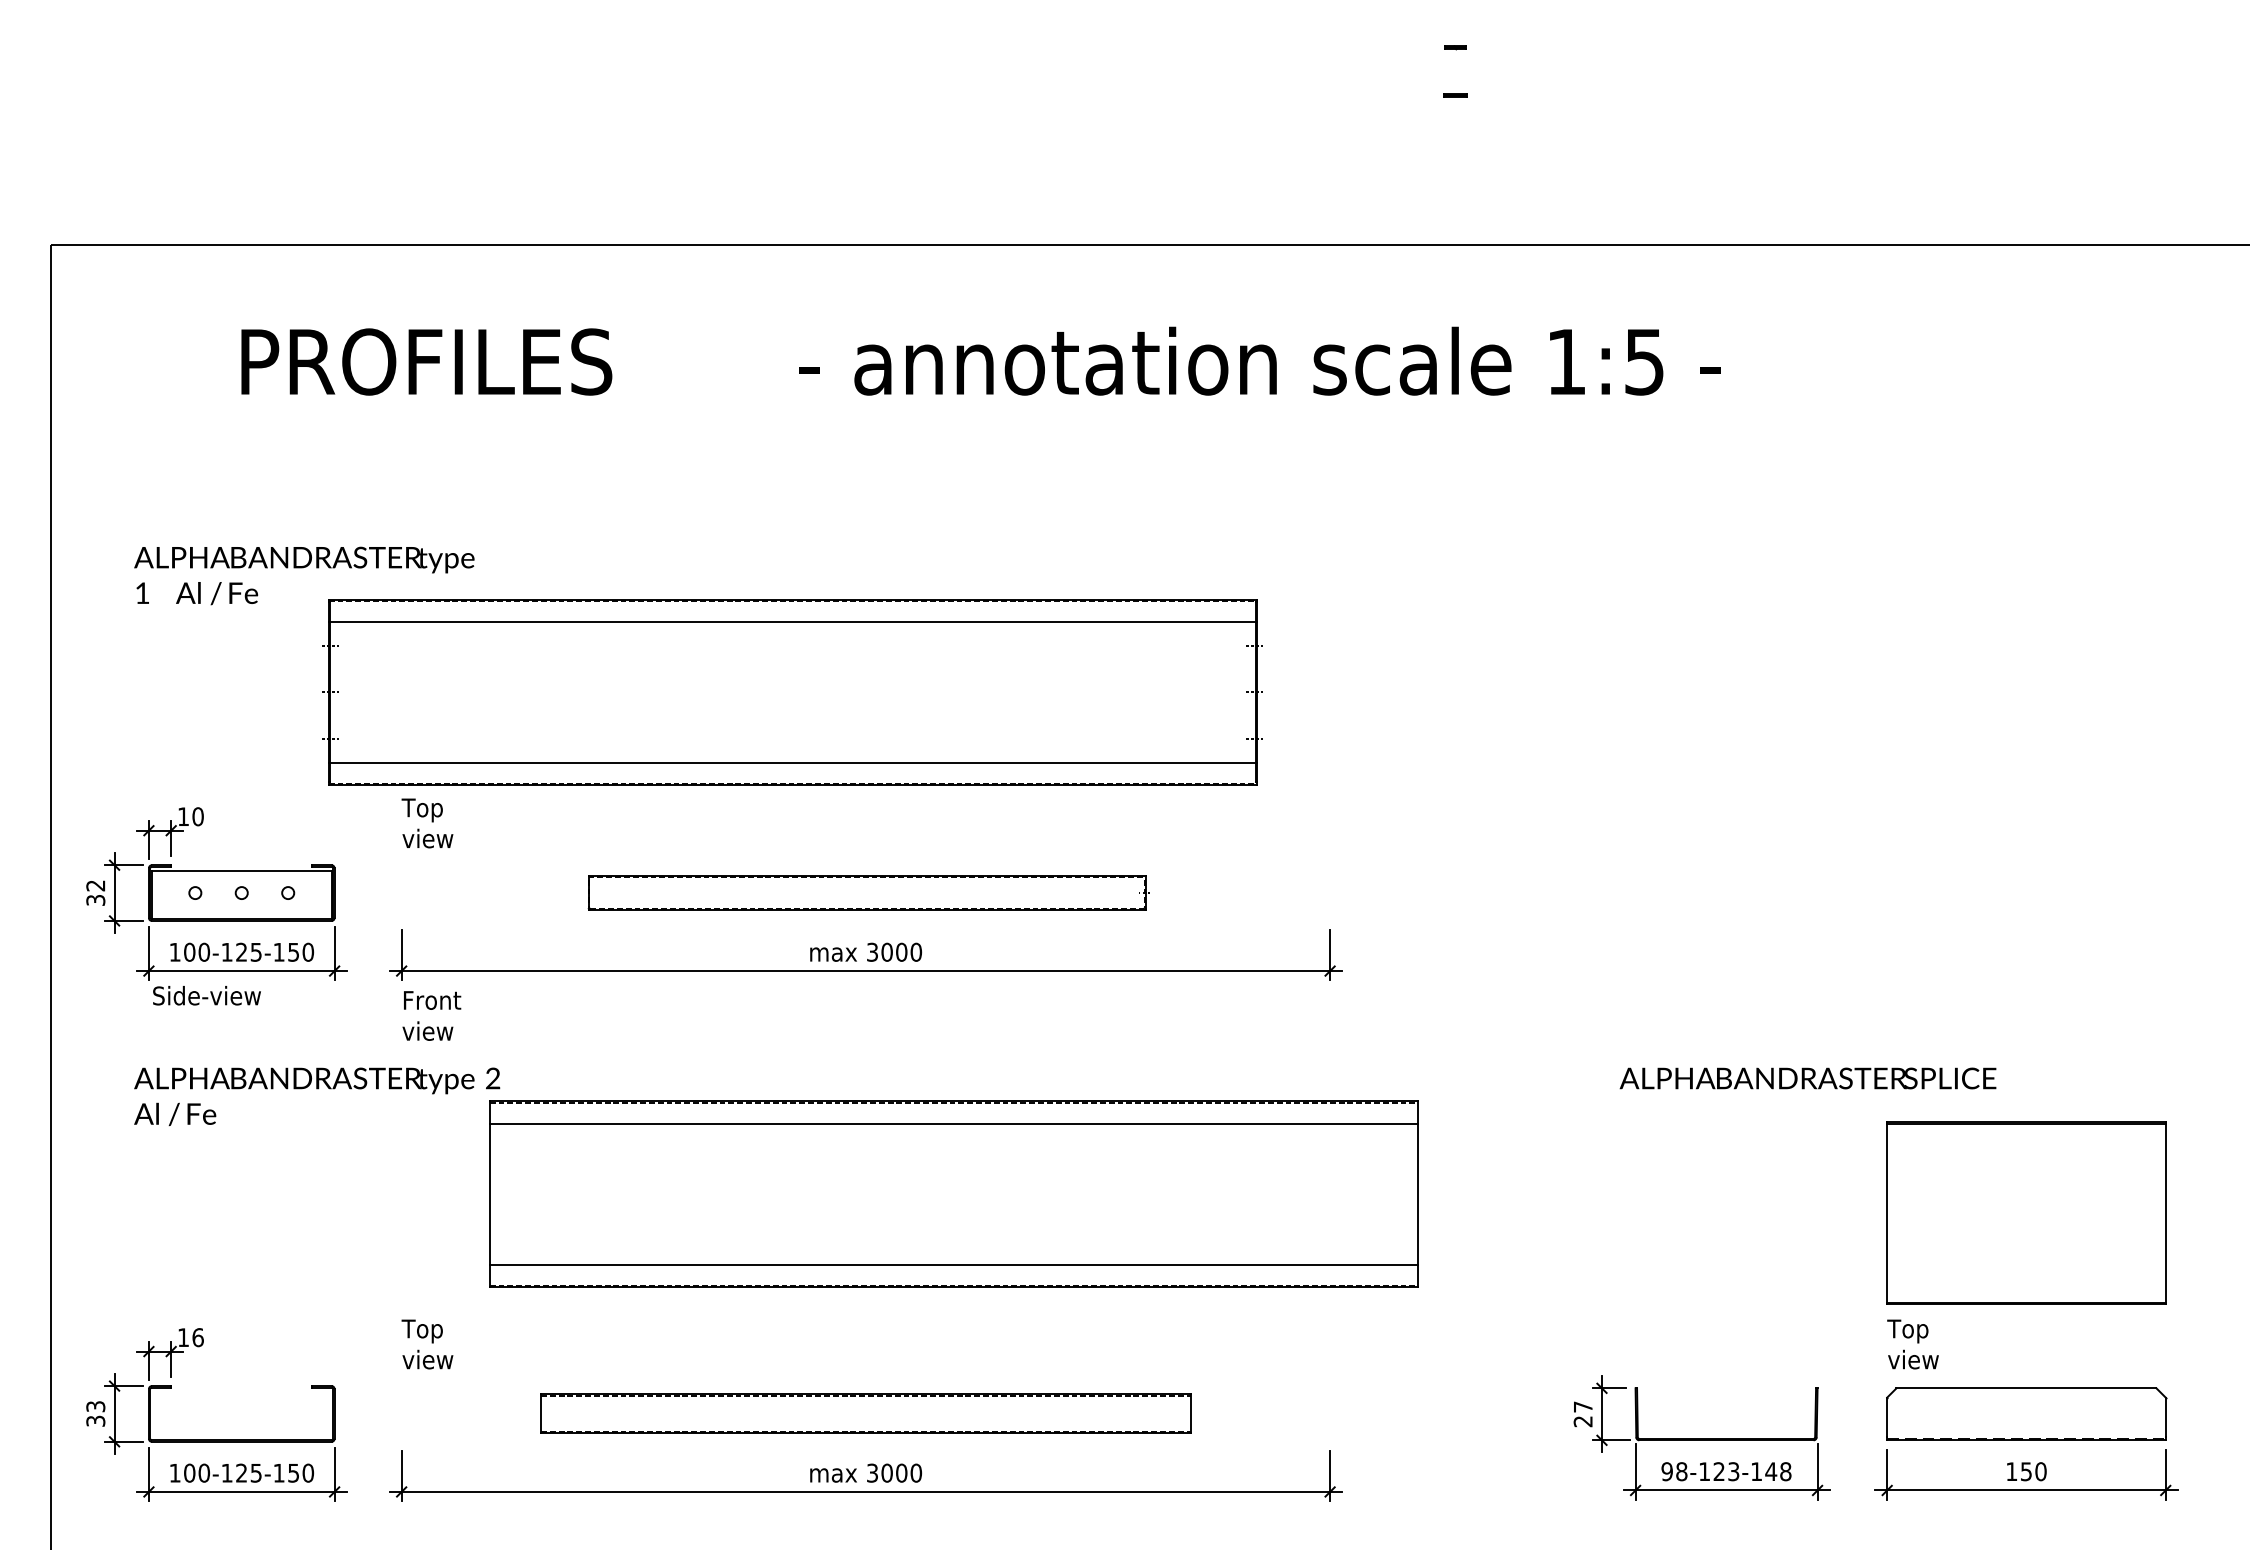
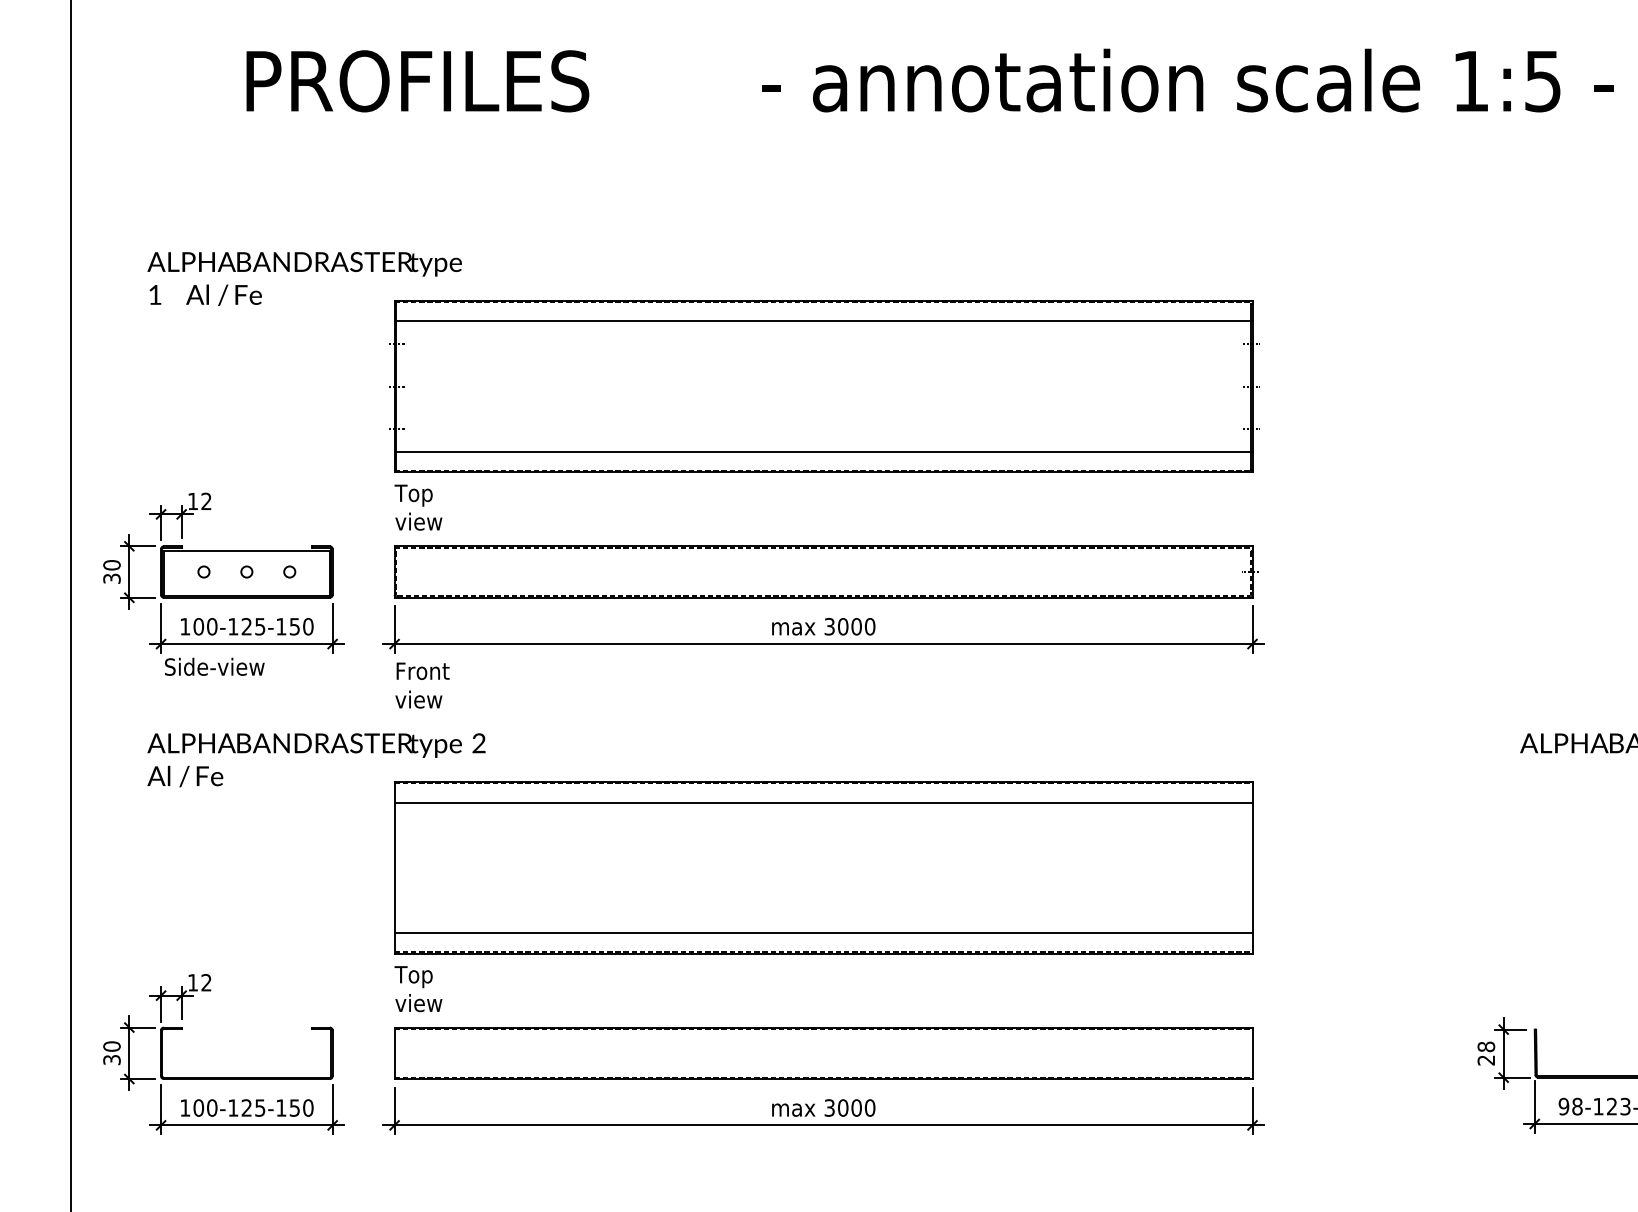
part: (792, 692) -> (823, 386), moved
text: (197, 816) -> (205, 501), 10 -> 12
text: (95, 885) -> (111, 565), 32 -> 30
part: (868, 892) -> (825, 571), size x1.67
part: (953, 1193) -> (823, 867), moved
text: (197, 1337) -> (205, 982), 16 -> 12
text: (95, 1406) -> (111, 1046), 33 -> 30
text: (1582, 1406) -> (1485, 1046), 27 -> 28
part: (865, 1413) -> (823, 1052), size x1.43

